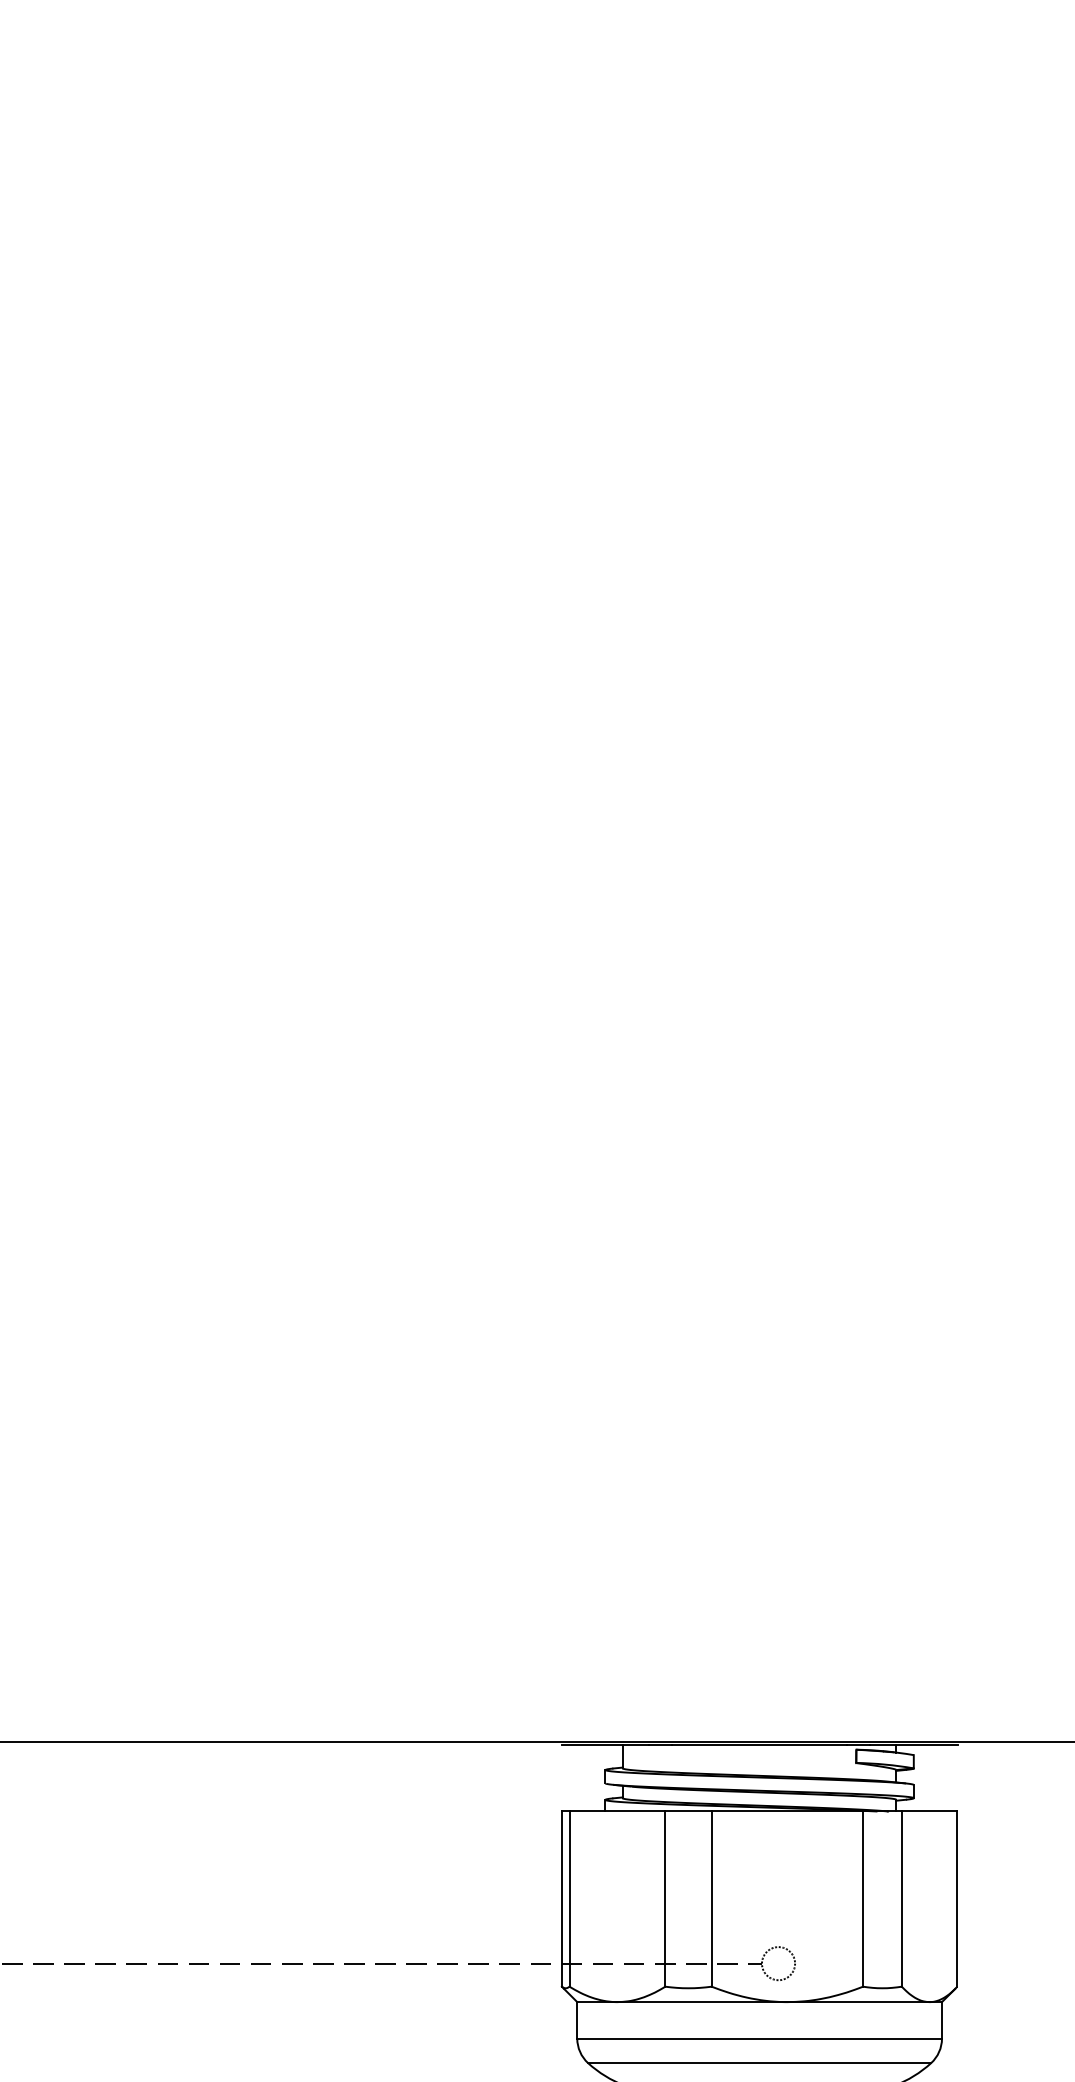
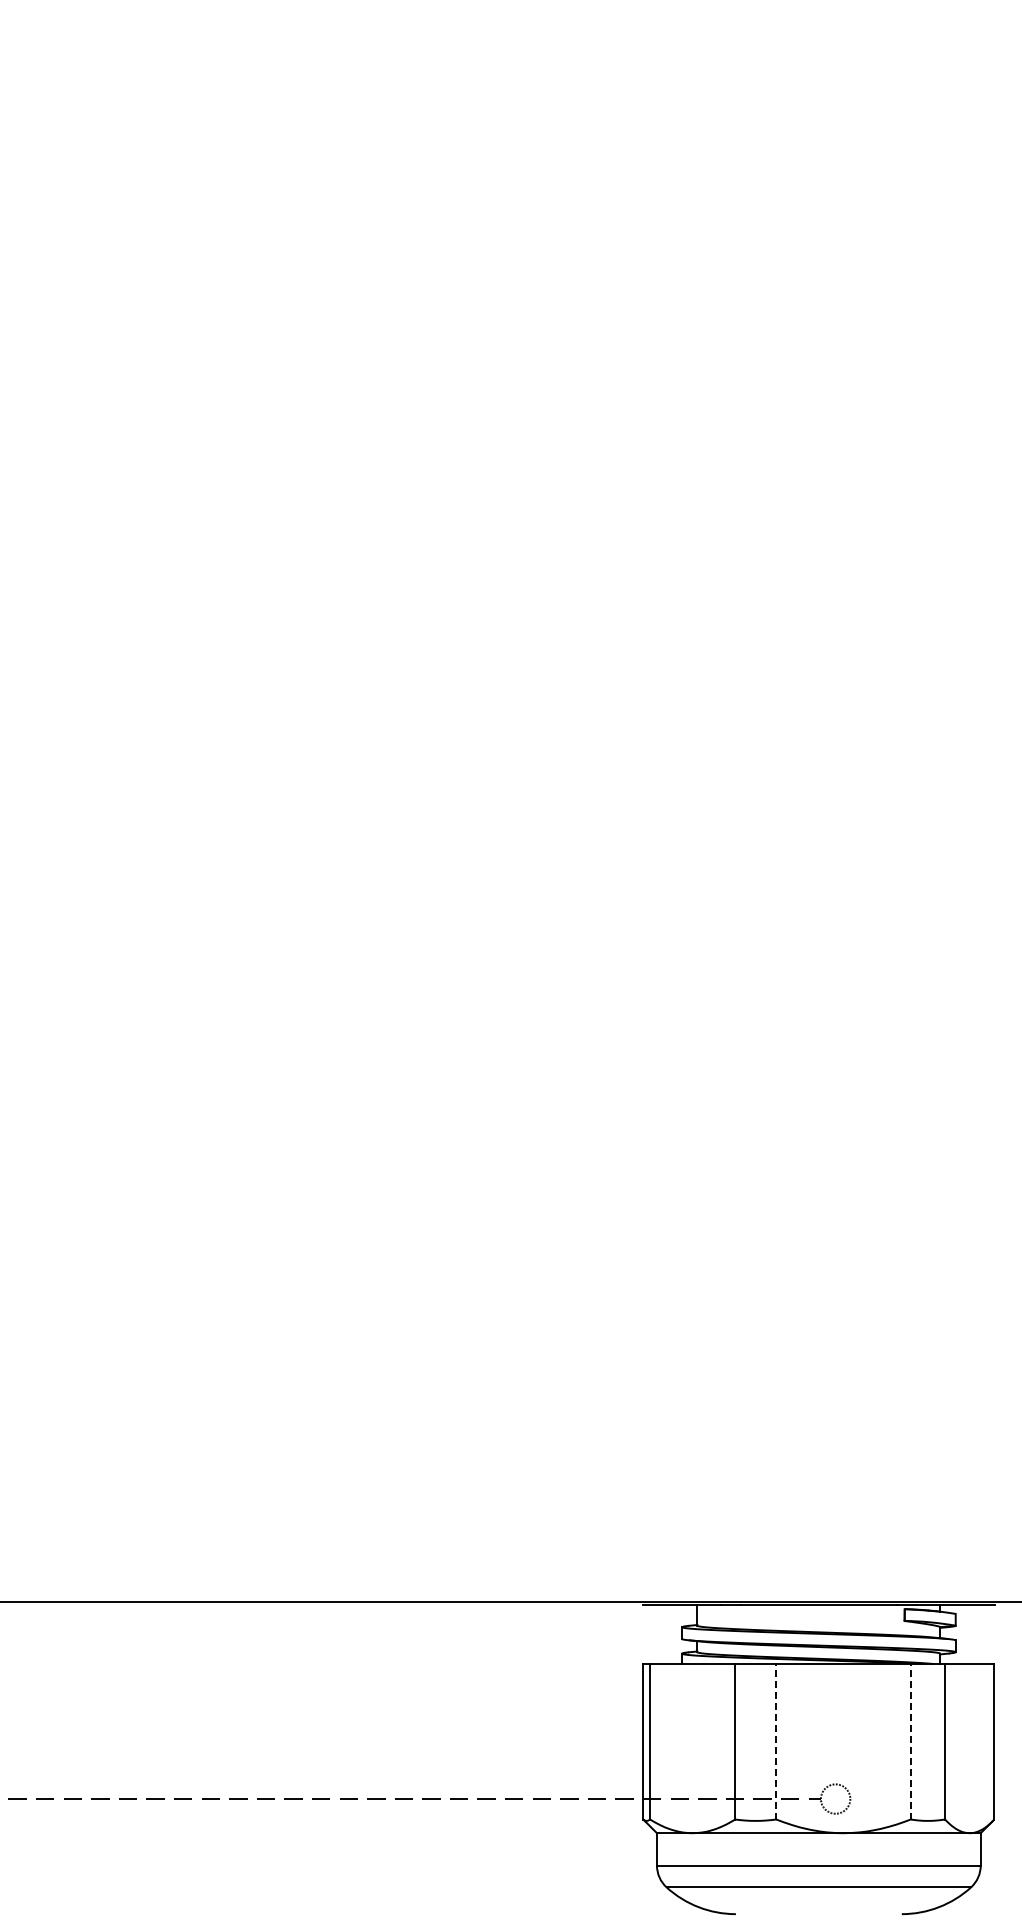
line: (711, 1898) -> (776, 1741), solid -> dashed
line: (862, 1898) -> (910, 1741), solid -> dashed

